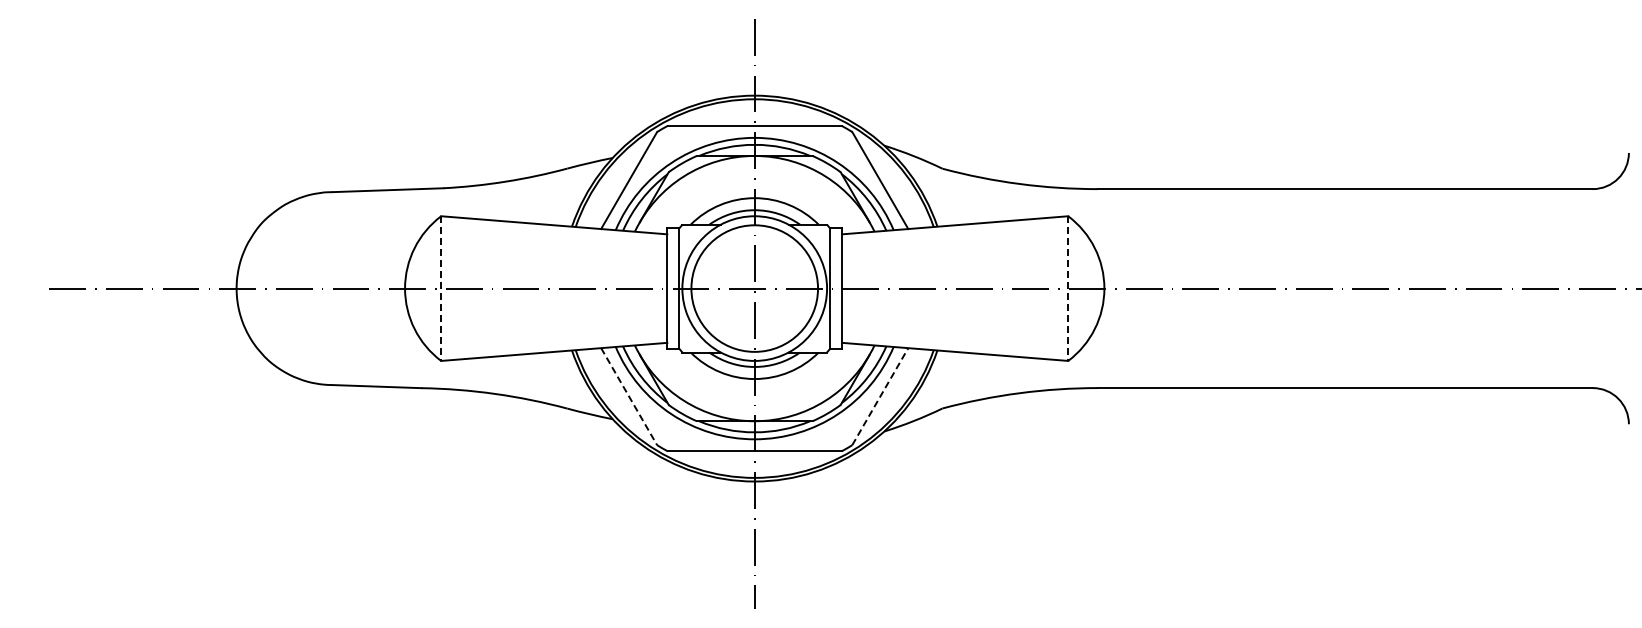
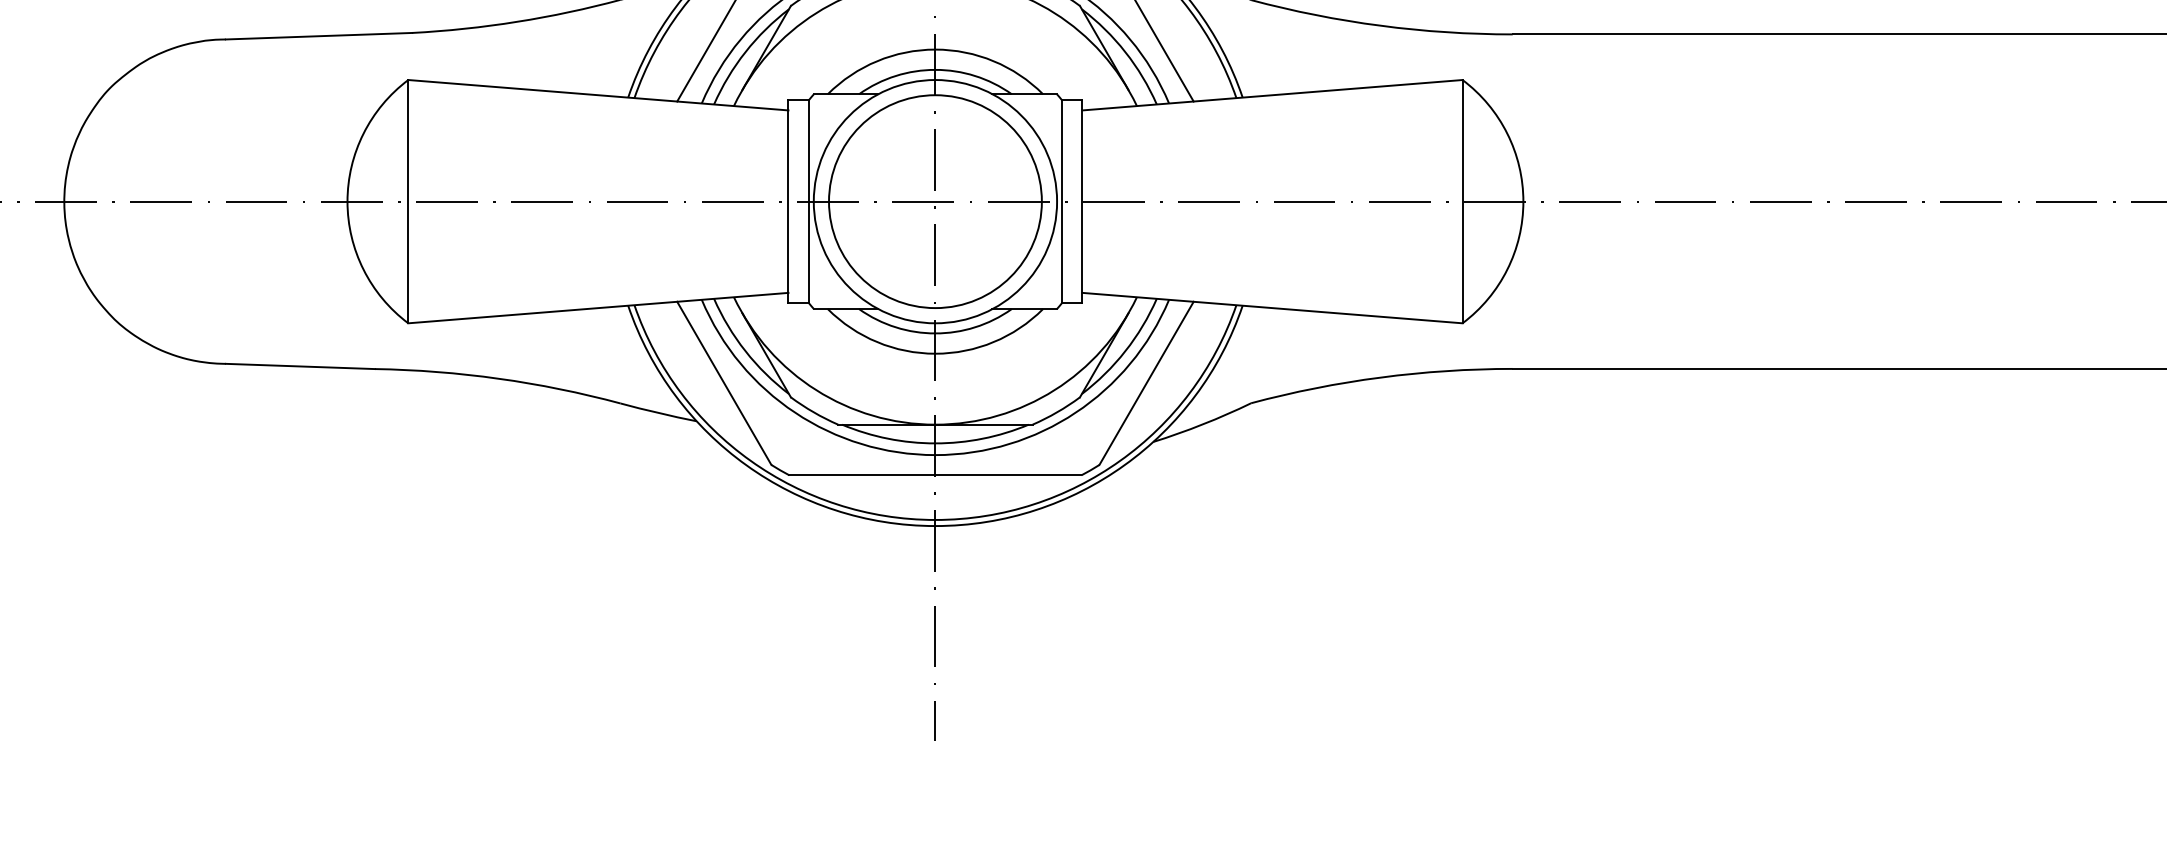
line: (441, 289) -> (408, 203), dashed -> solid
line: (1068, 289) -> (1463, 203), dashed -> solid
line: (880, 396) -> (1146, 383), dashed -> solid
line: (629, 397) -> (724, 384), dashed -> solid

